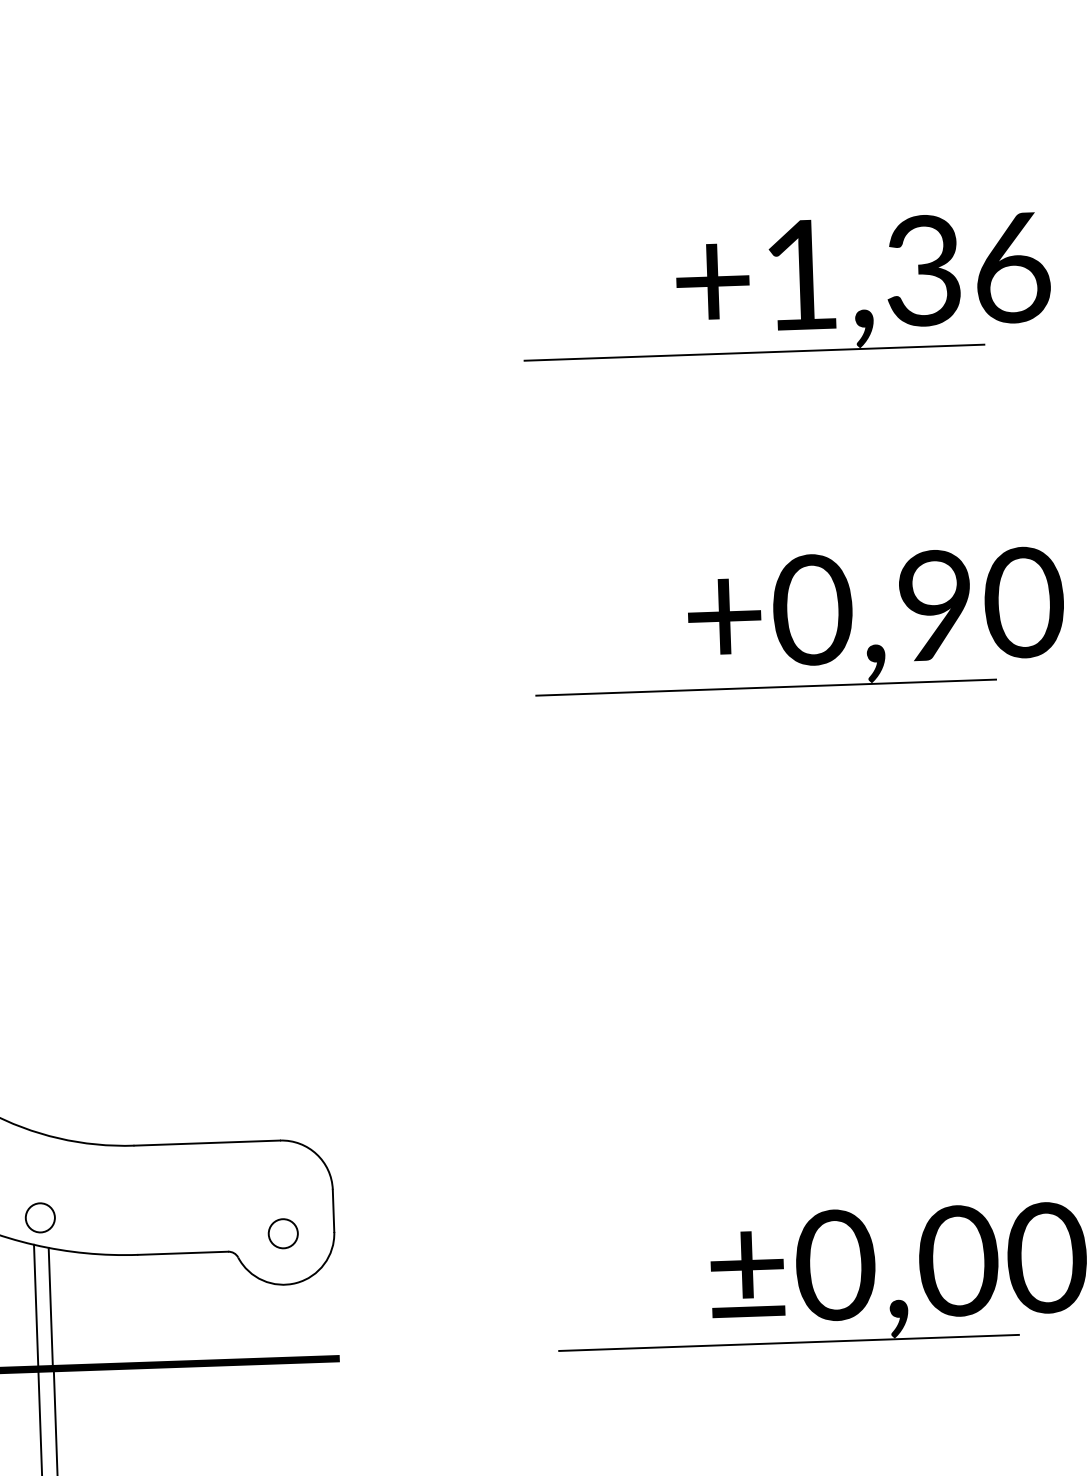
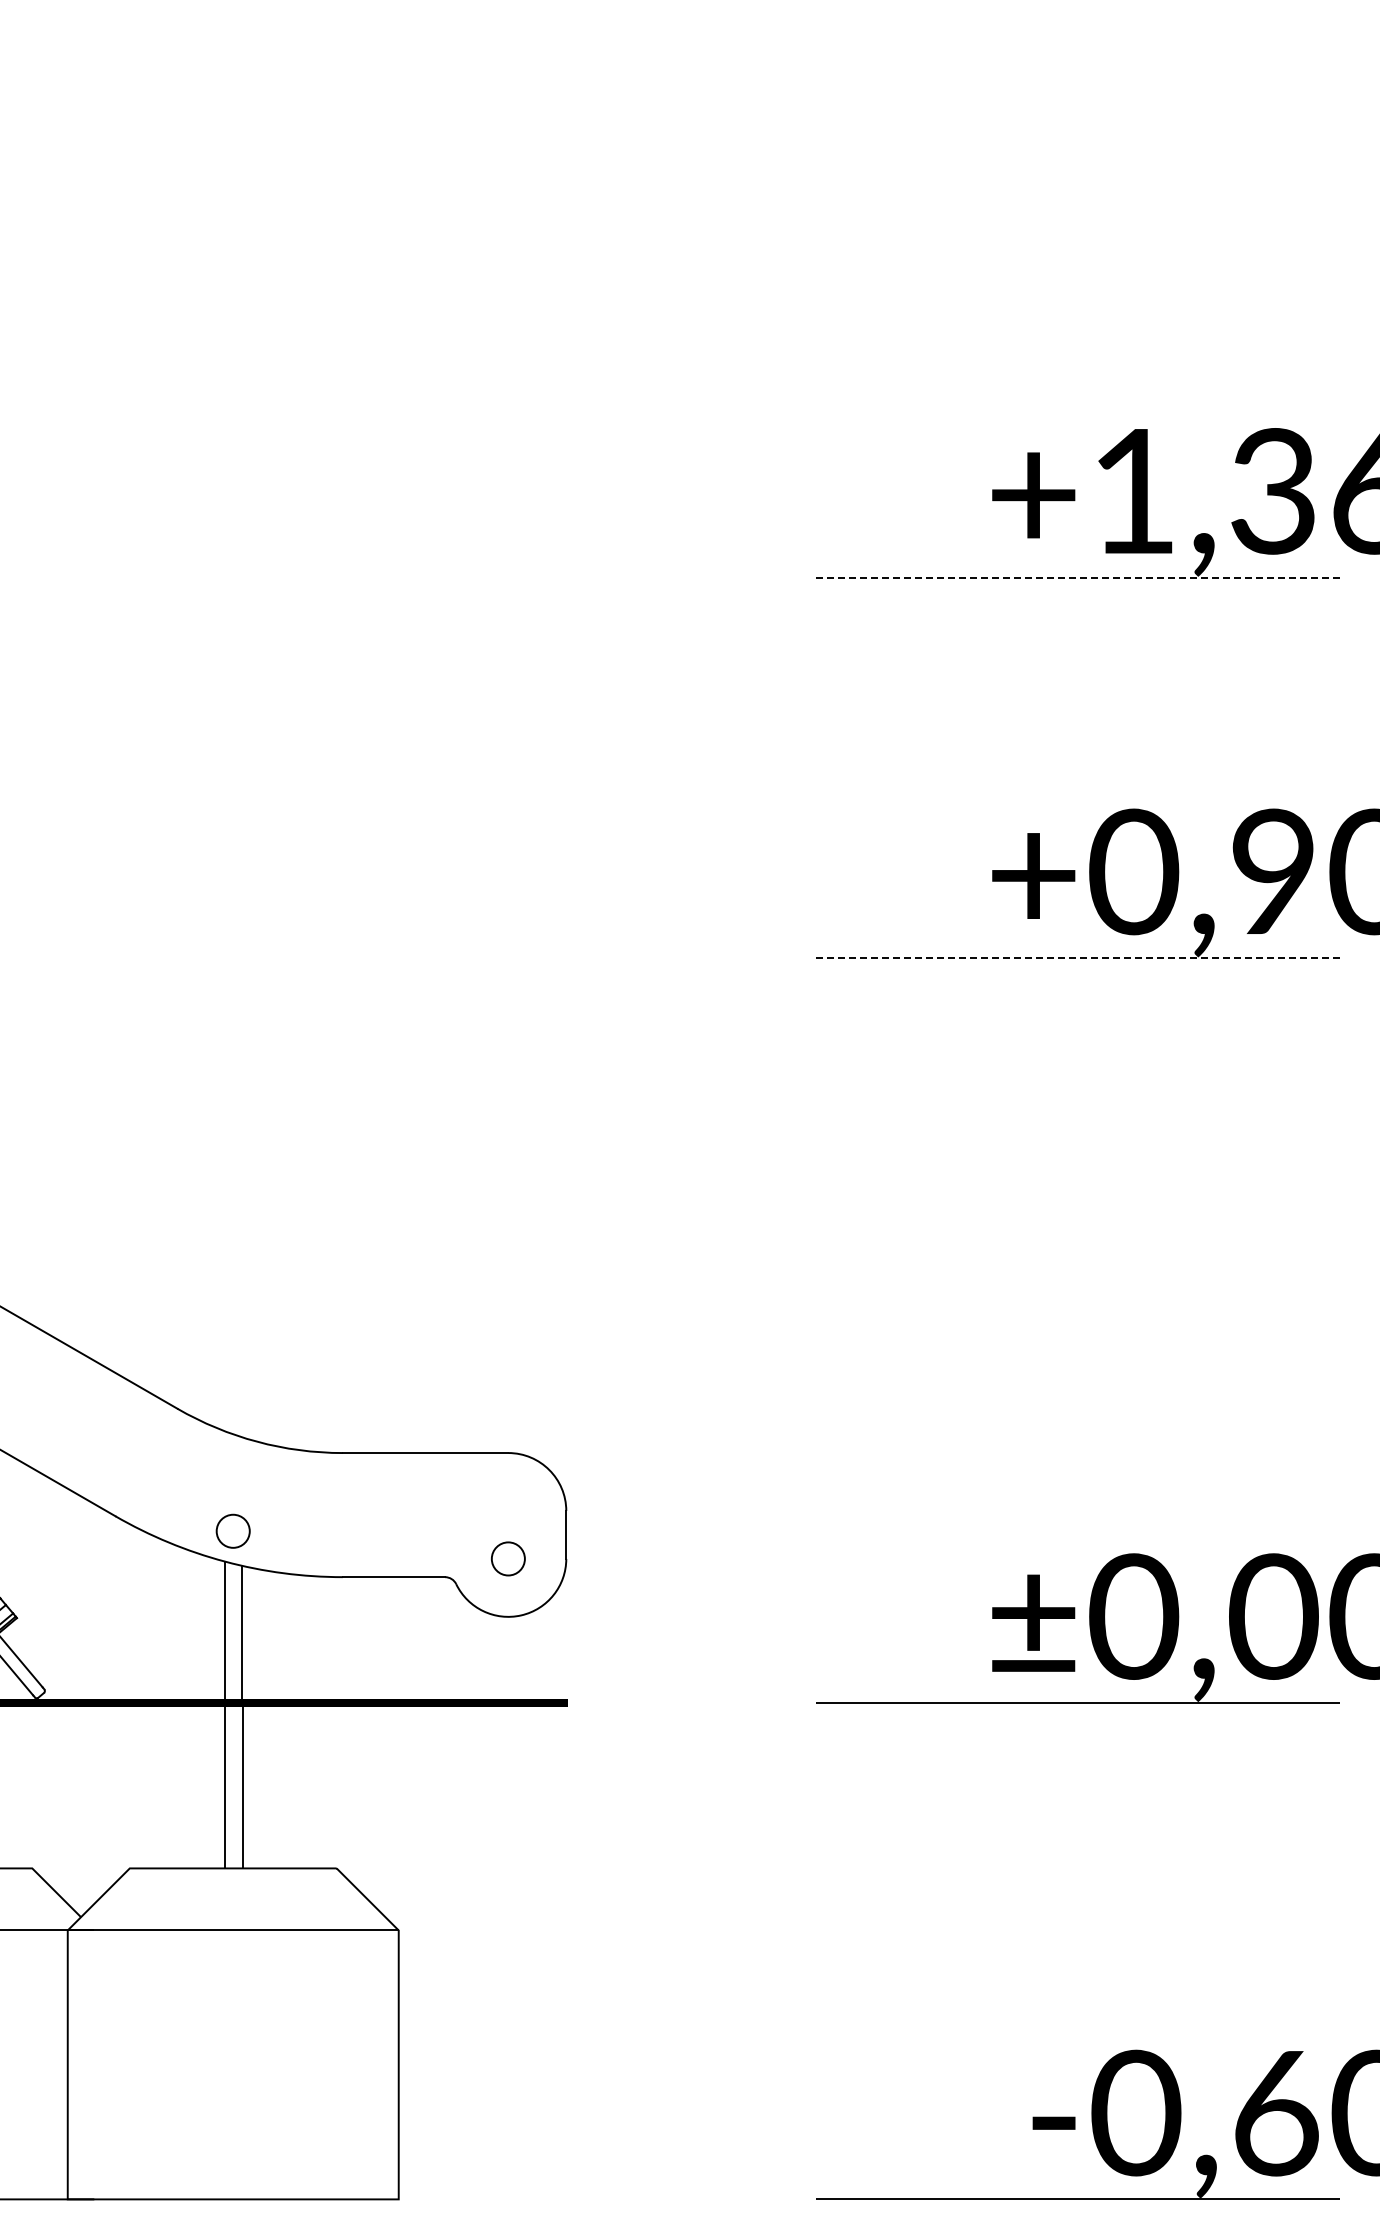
line: (754, 352) -> (1078, 577), solid -> dashed
line: (766, 687) -> (1078, 958), solid -> dashed

